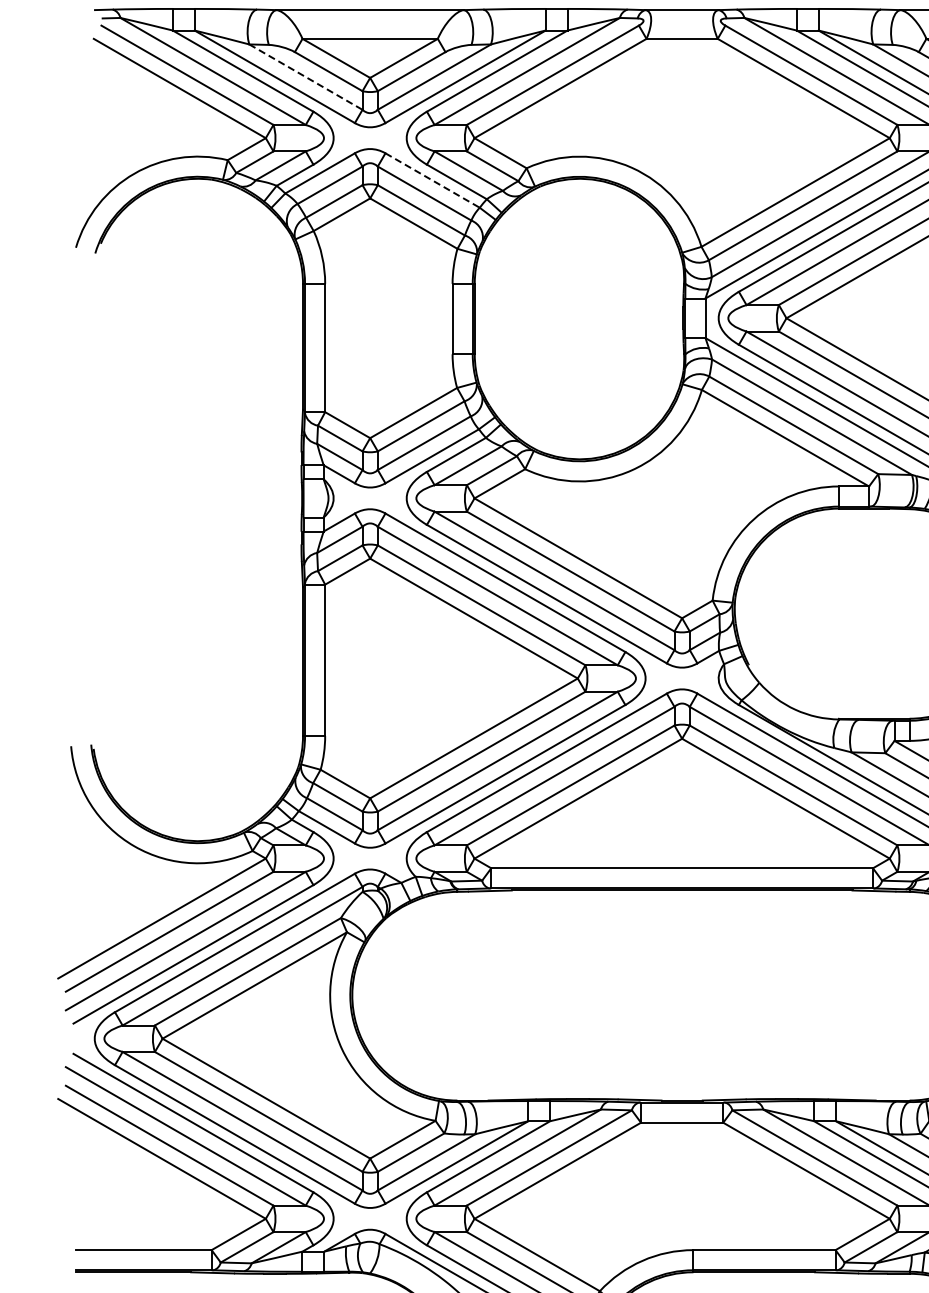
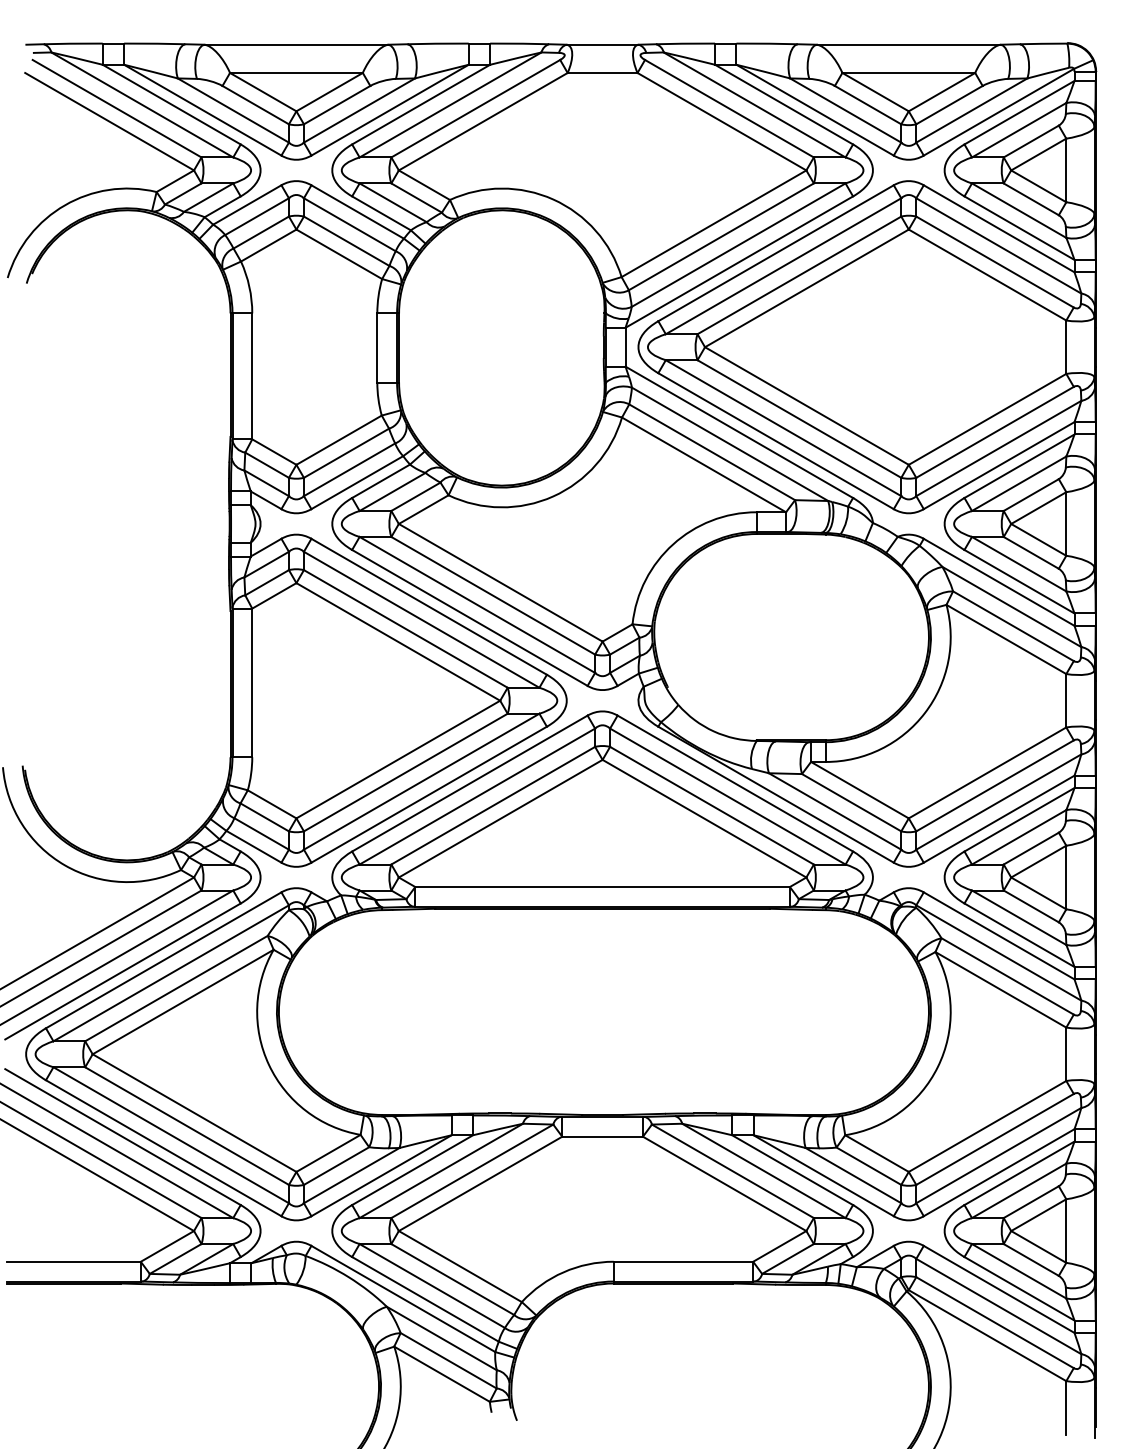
line: (306, 77) -> (233, 110), dashed -> solid
line: (433, 181) -> (358, 212), dashed -> solid

